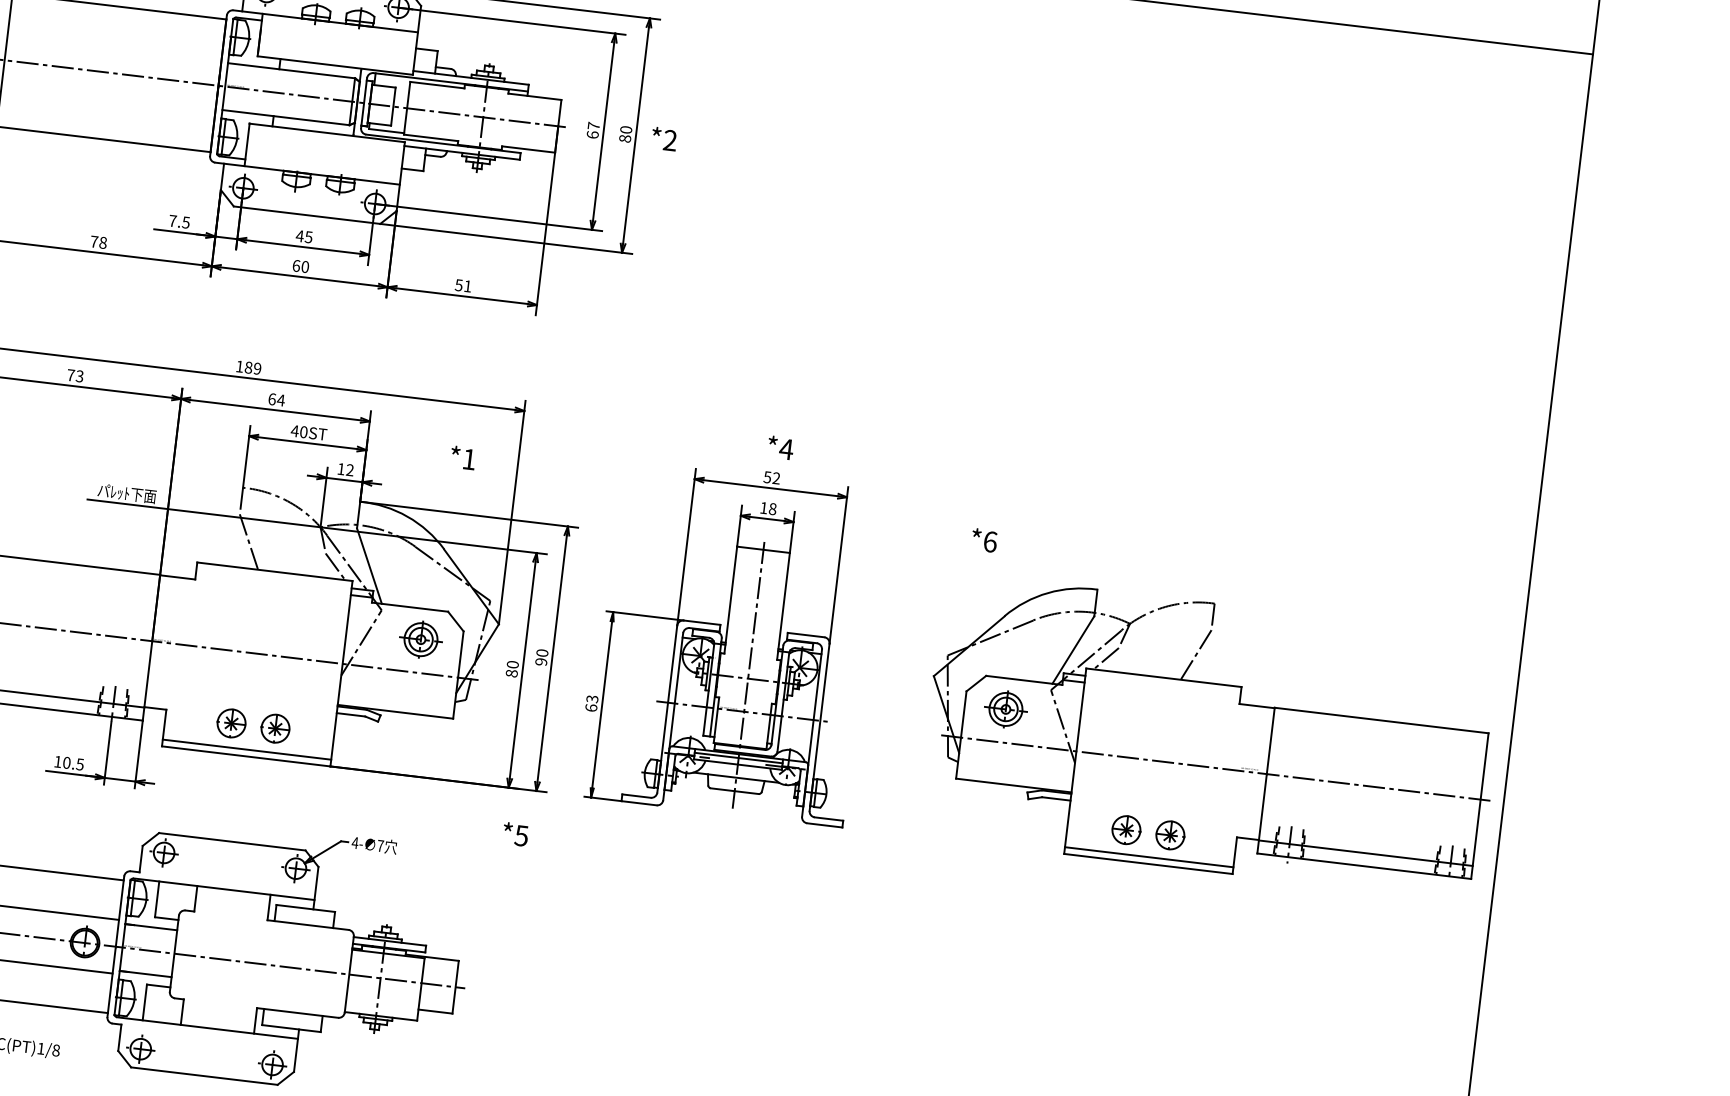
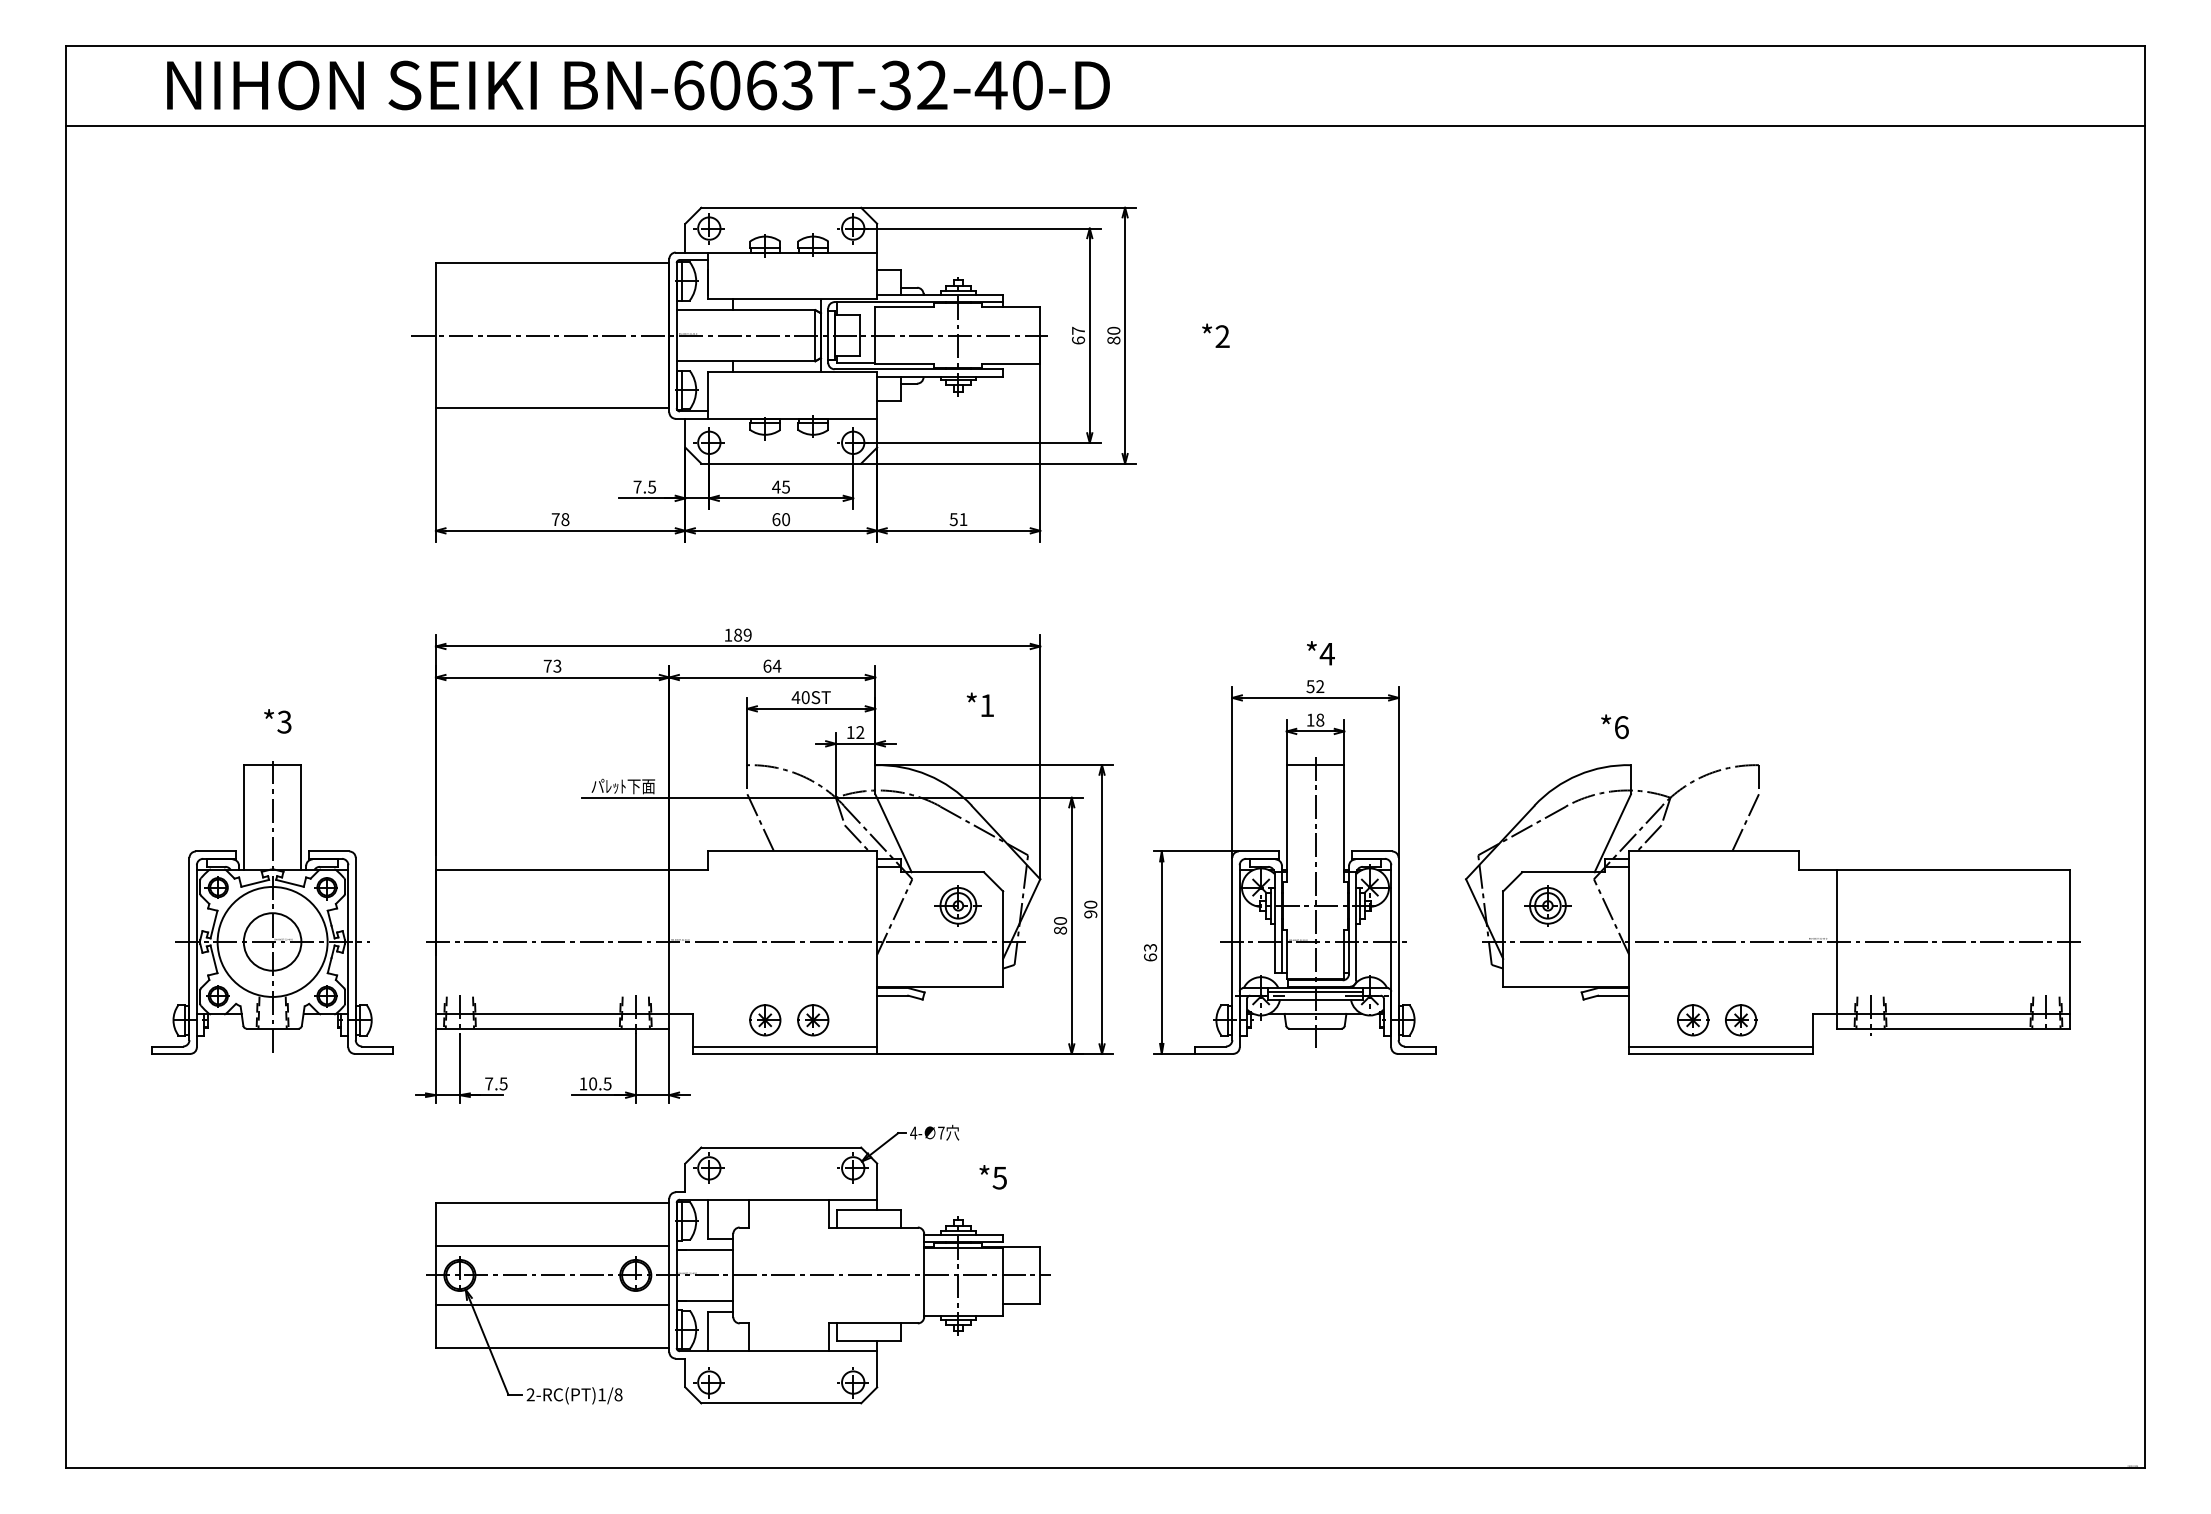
text: (663, 138) -> (1215, 335), moved
text: (983, 540) -> (1614, 726), moved
part: (1211, 737) -> (1772, 909), moved
text: (514, 834) -> (992, 1177), moved

